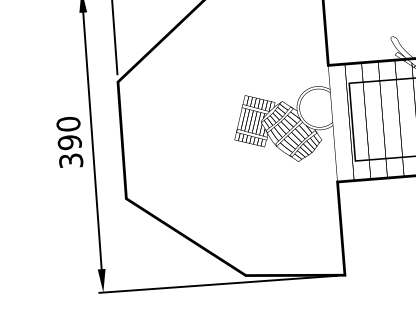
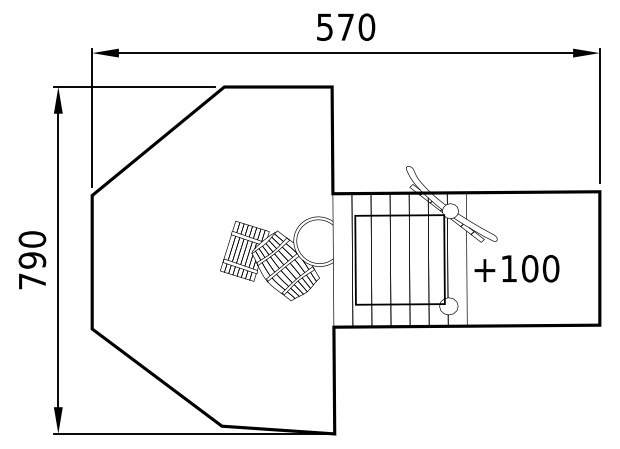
text: (71, 160) -> (32, 281), 390 -> 790

